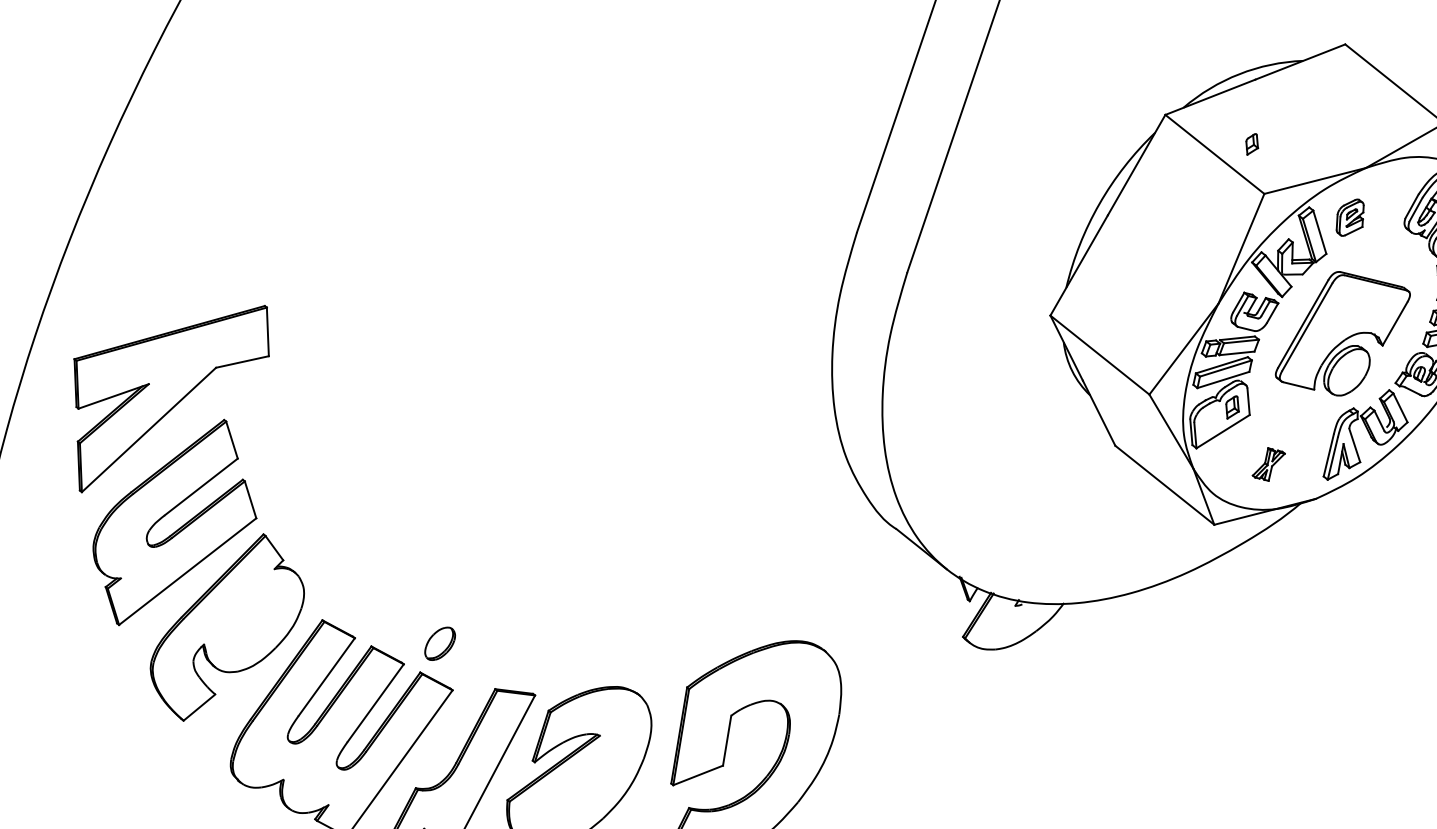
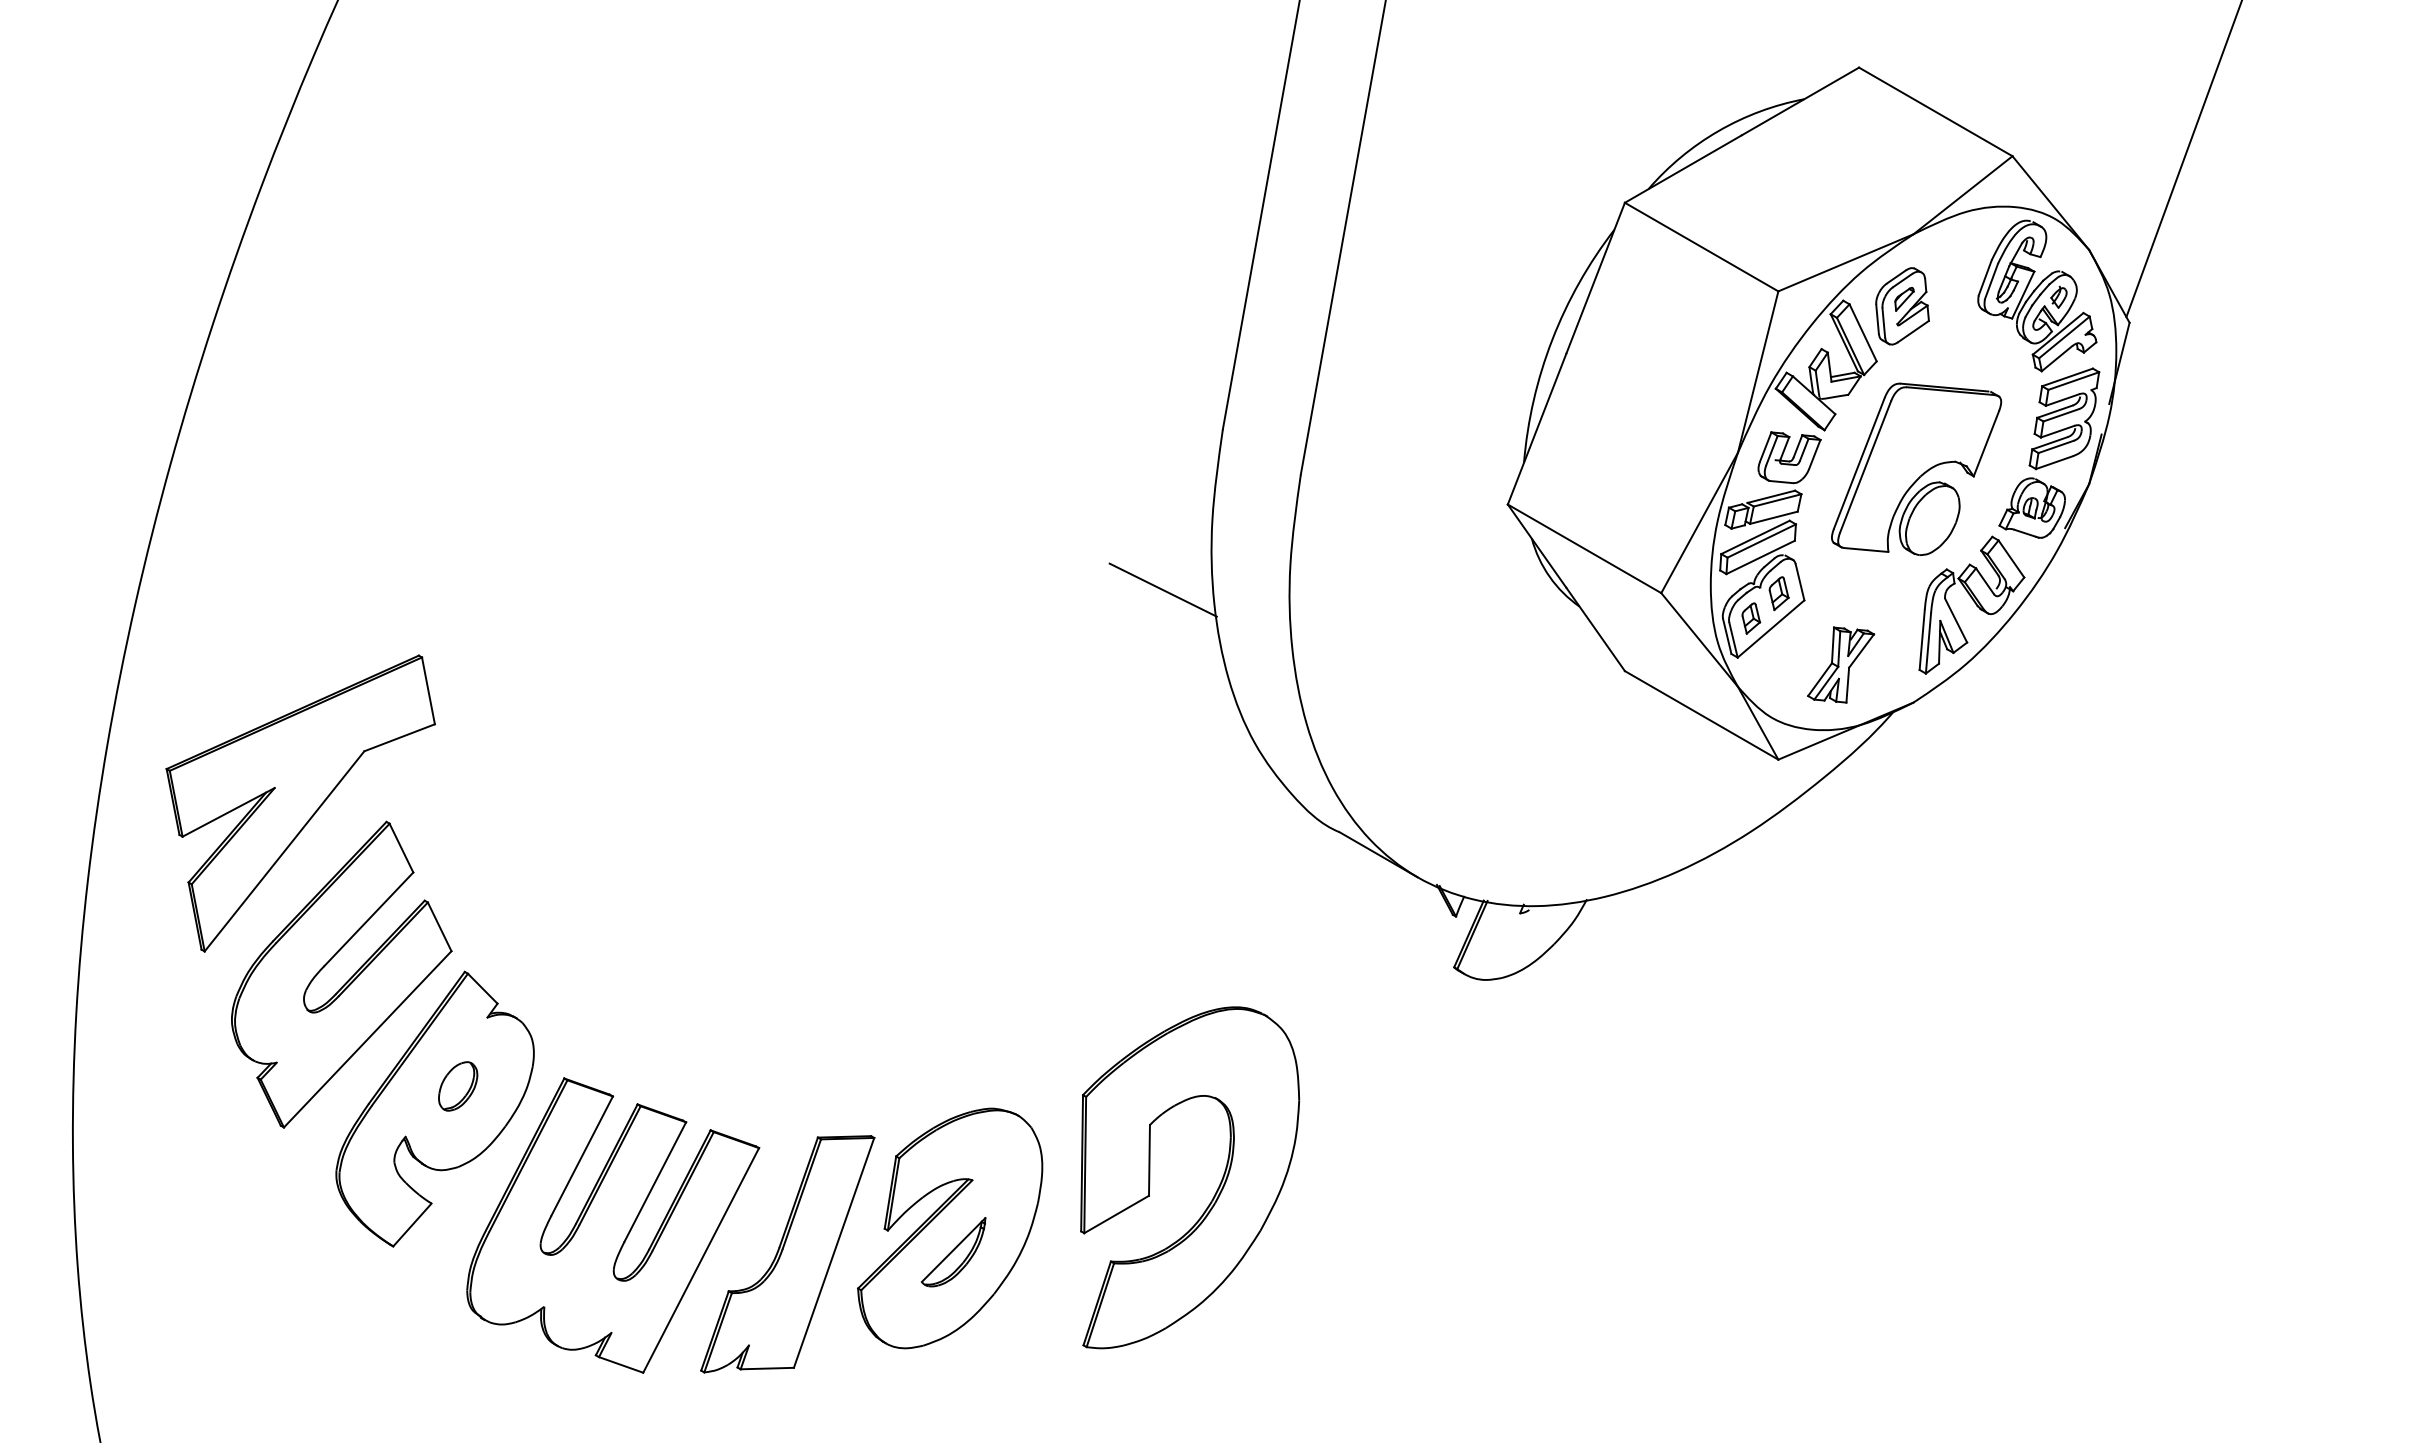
part: (1252, 144) -> (1751, 618), moved
part: (1350, 217) -> (1902, 306), size x1.43
line: (797, 338) -> (1162, 589), added
part: (1269, 464) -> (1841, 664), size x1.67
part: (440, 643) -> (458, 1086), moved
part: (578, 784) -> (953, 1252), added

